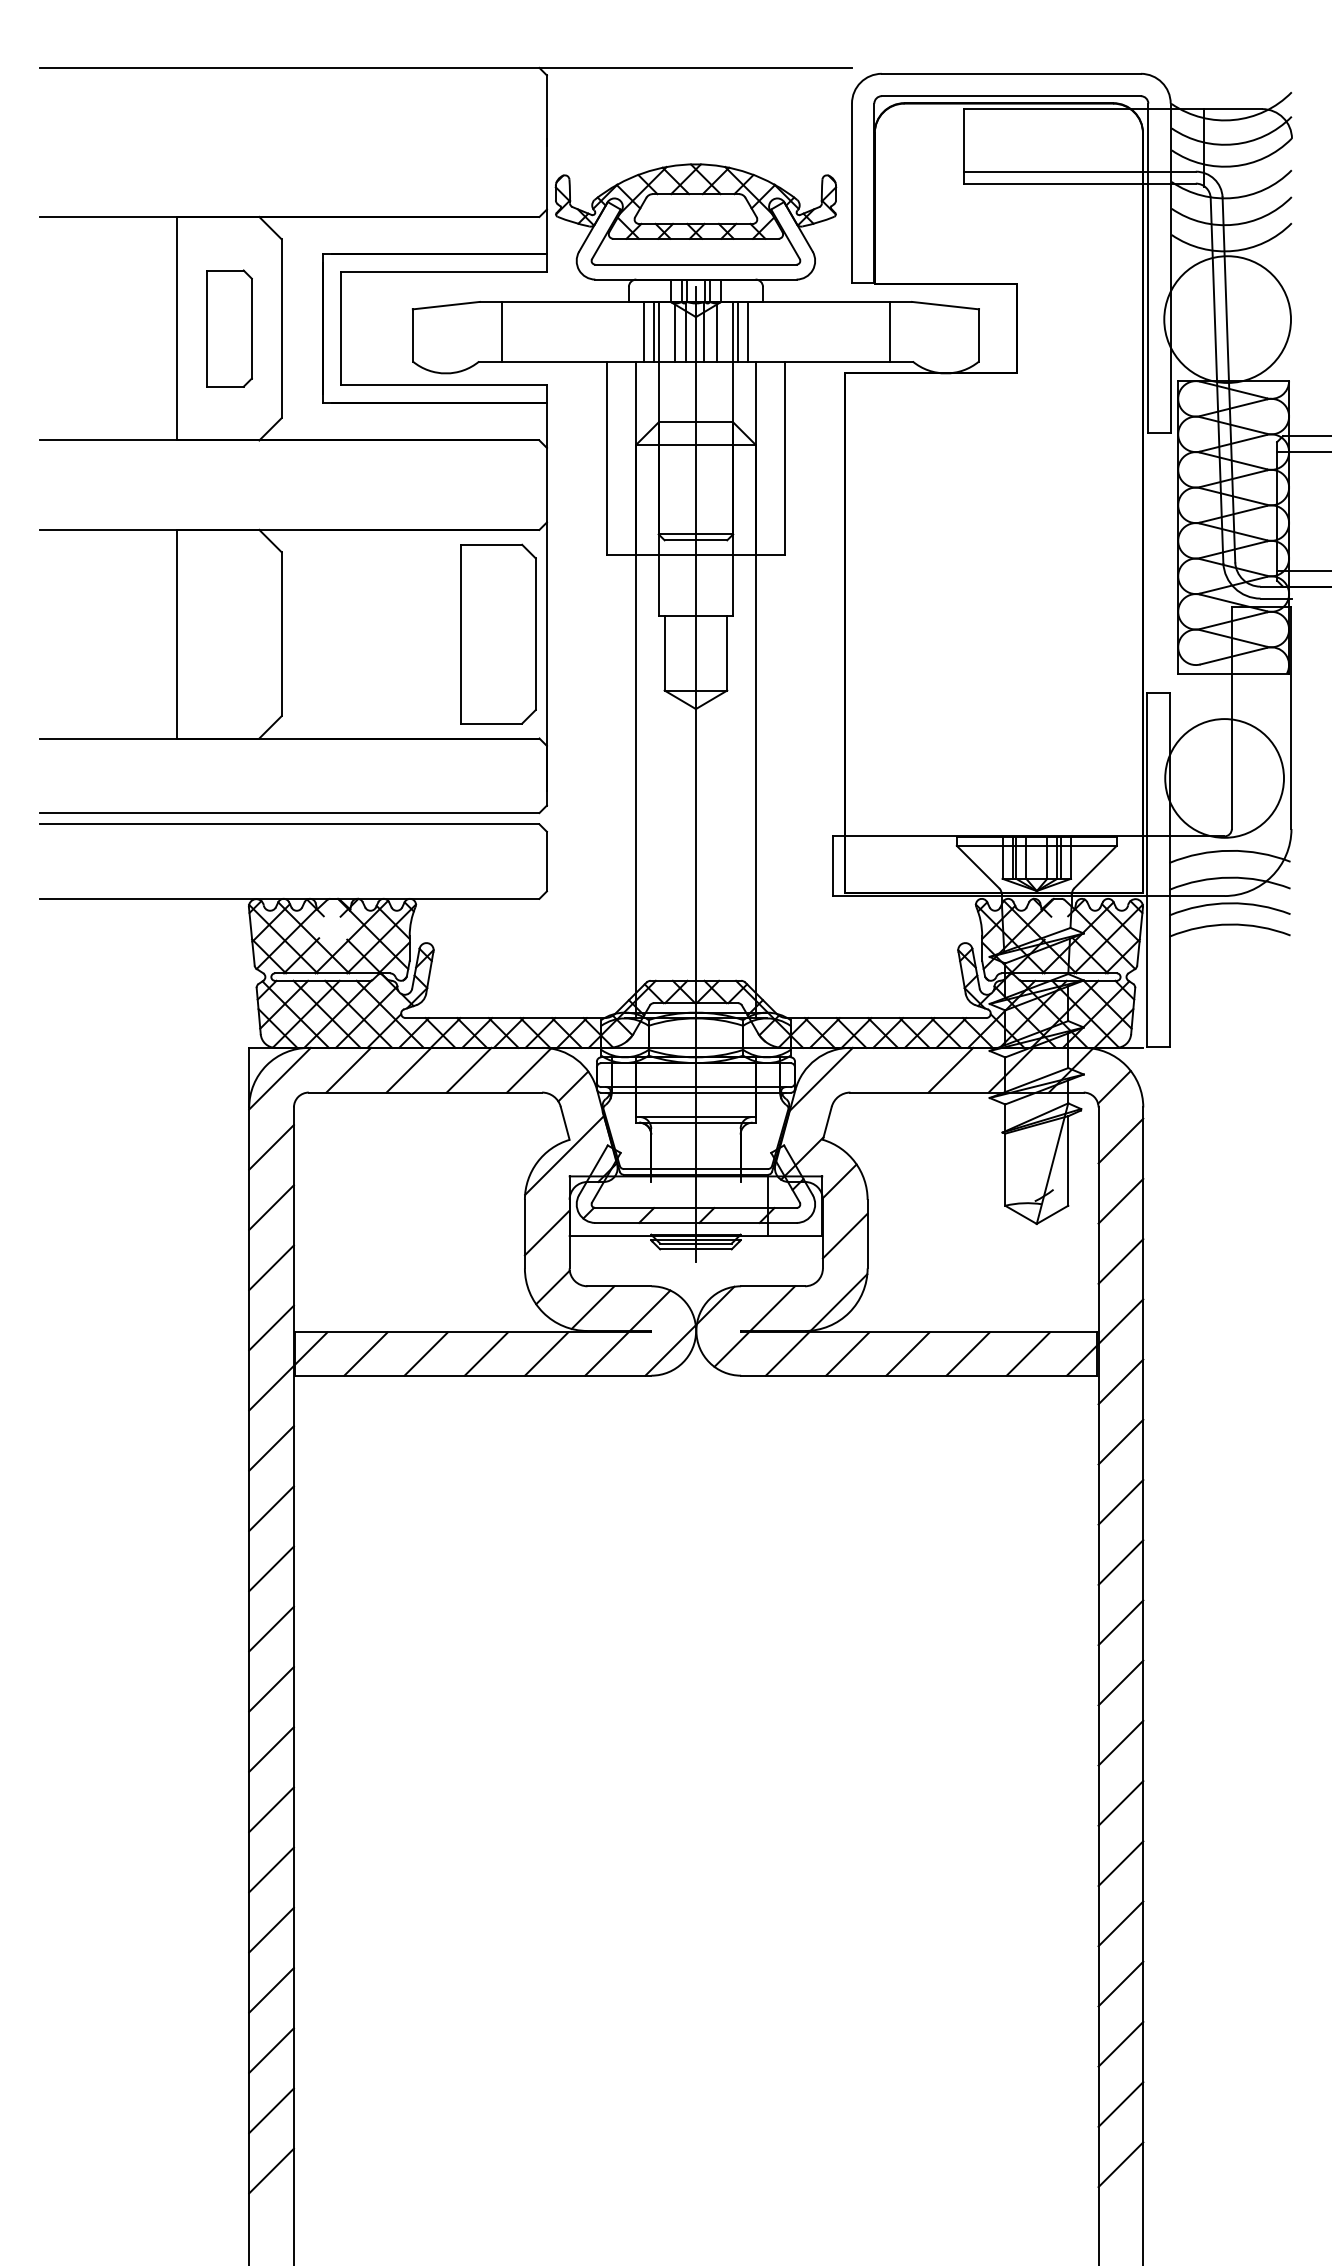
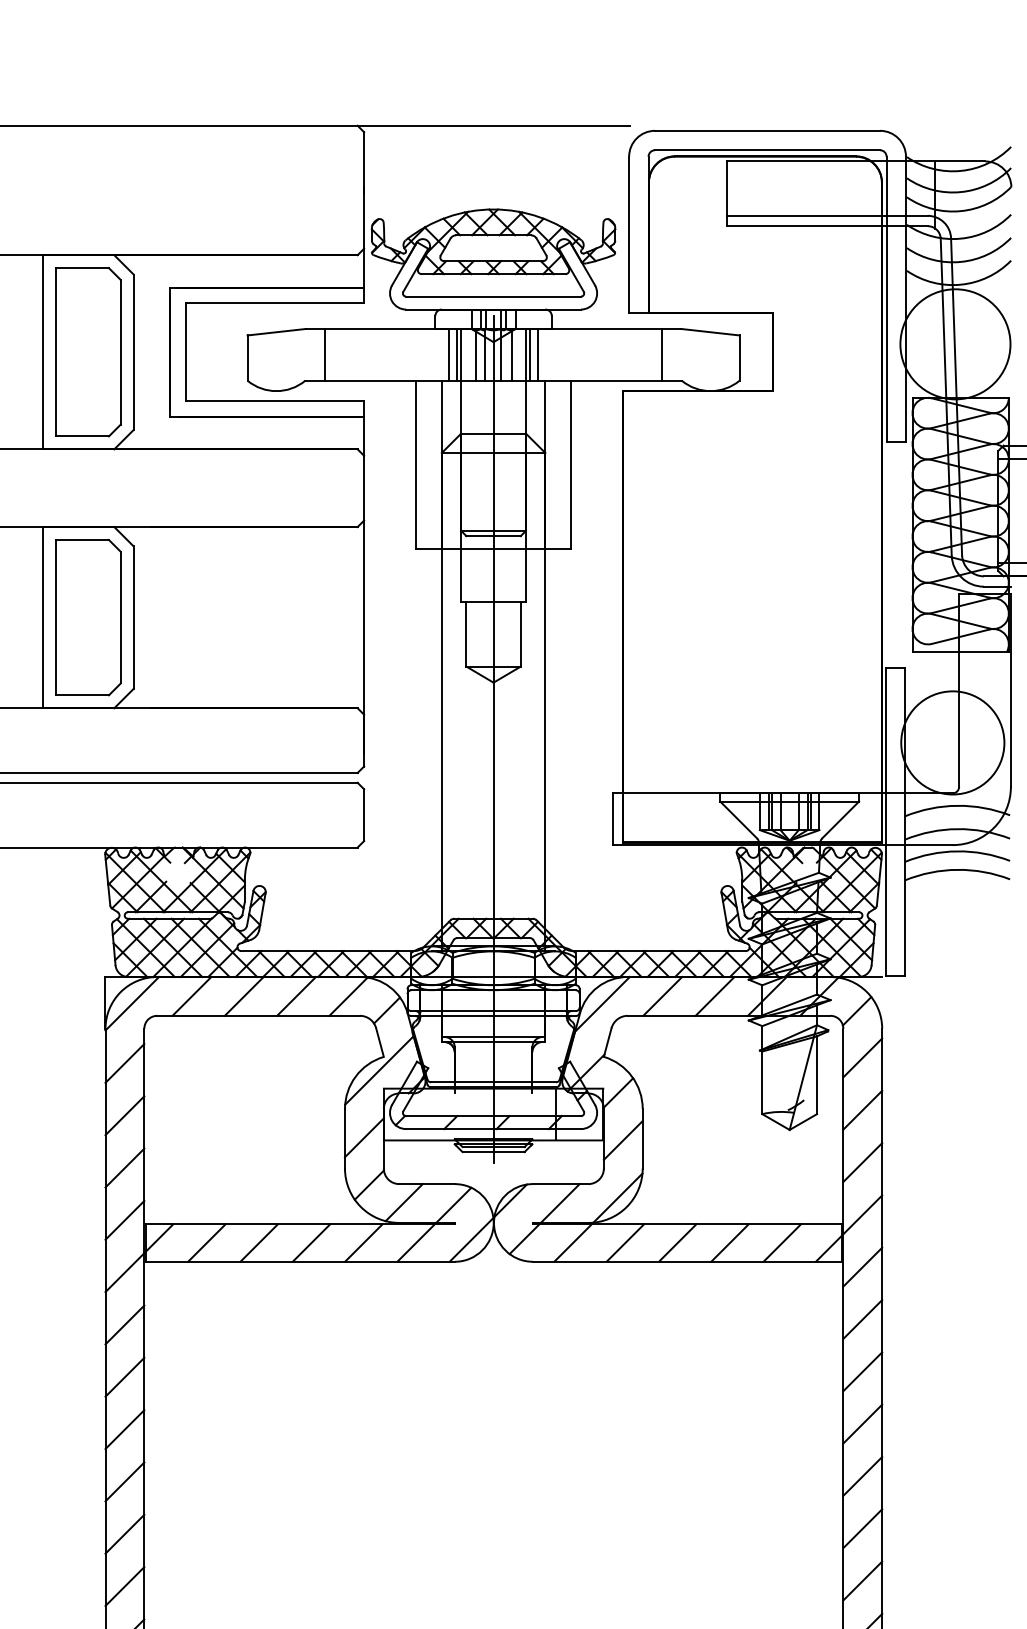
part: (229, 328) -> (88, 352), size x1.67
part: (498, 633) -> (88, 617), moved
line: (890, 1069) -> (662, 995), added

